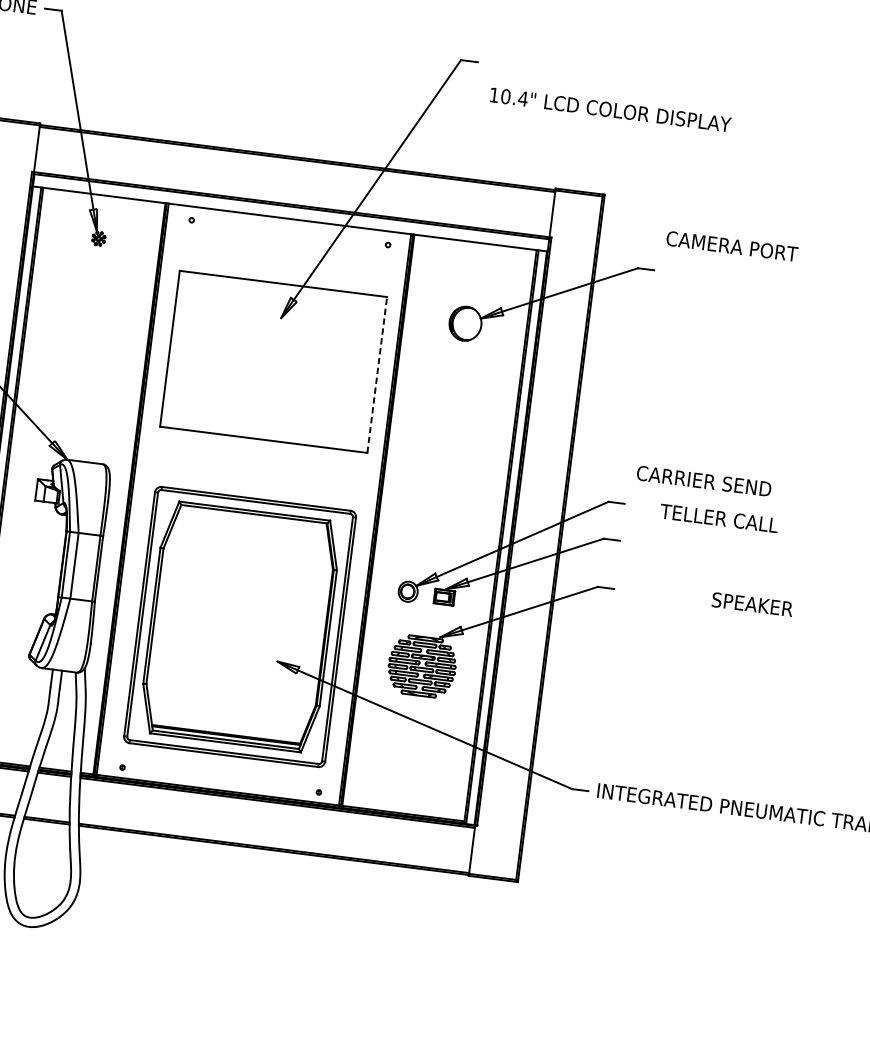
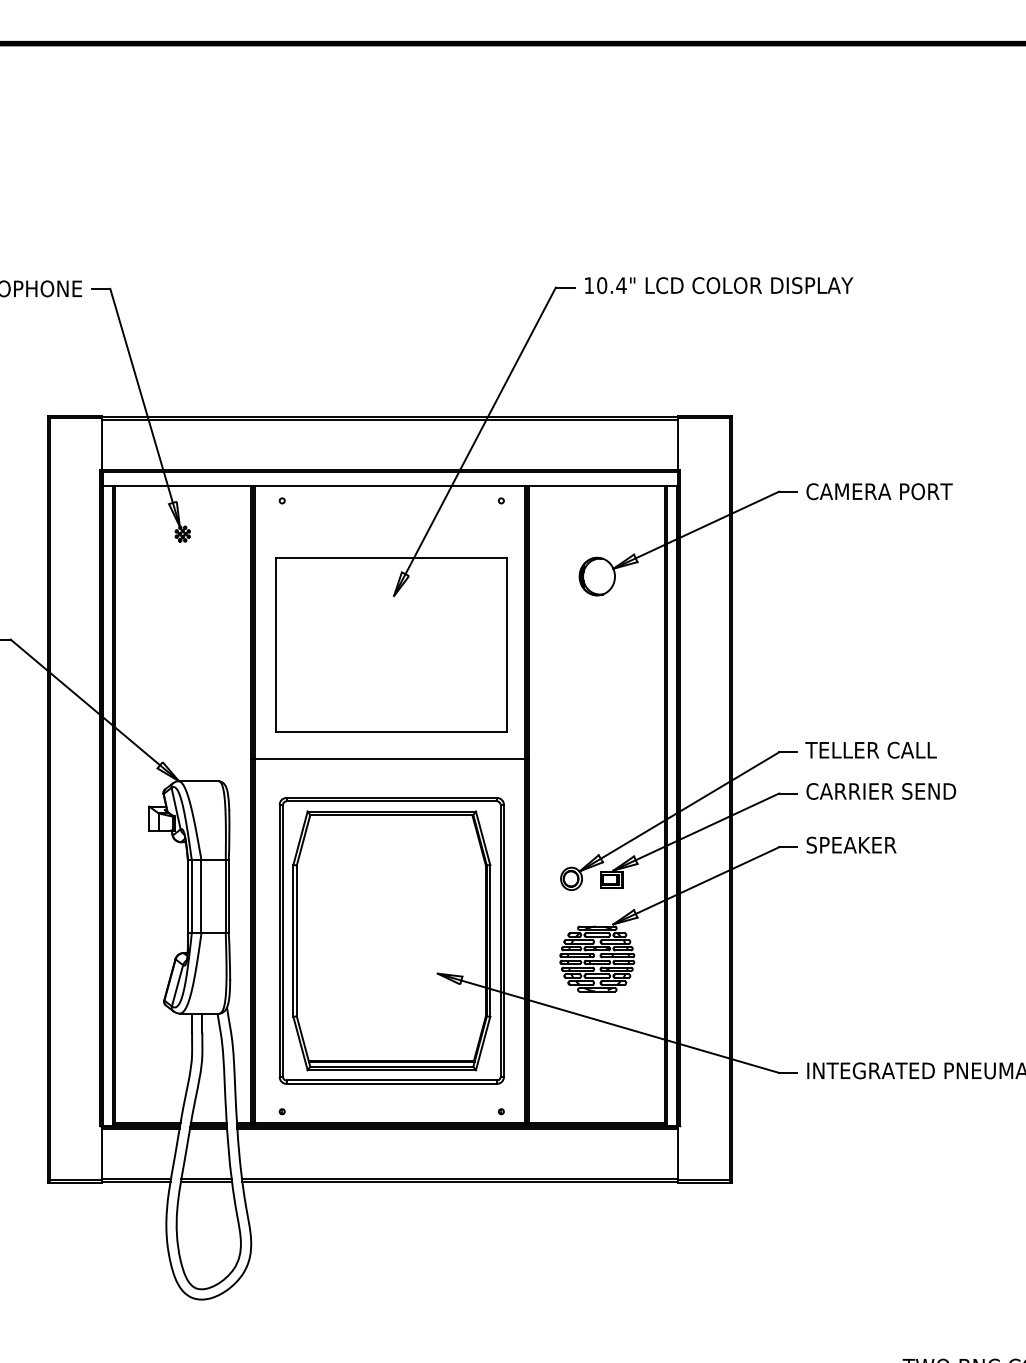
text: (611, 109) -> (719, 285), moved
text: (732, 246) -> (879, 491), moved
line: (377, 375) -> (507, 645), dashed -> solid
line: (258, 464) -> (389, 759), added
text: (703, 481) -> (880, 791), moved
text: (718, 517) -> (870, 749), moved
text: (752, 603) -> (851, 844), moved

